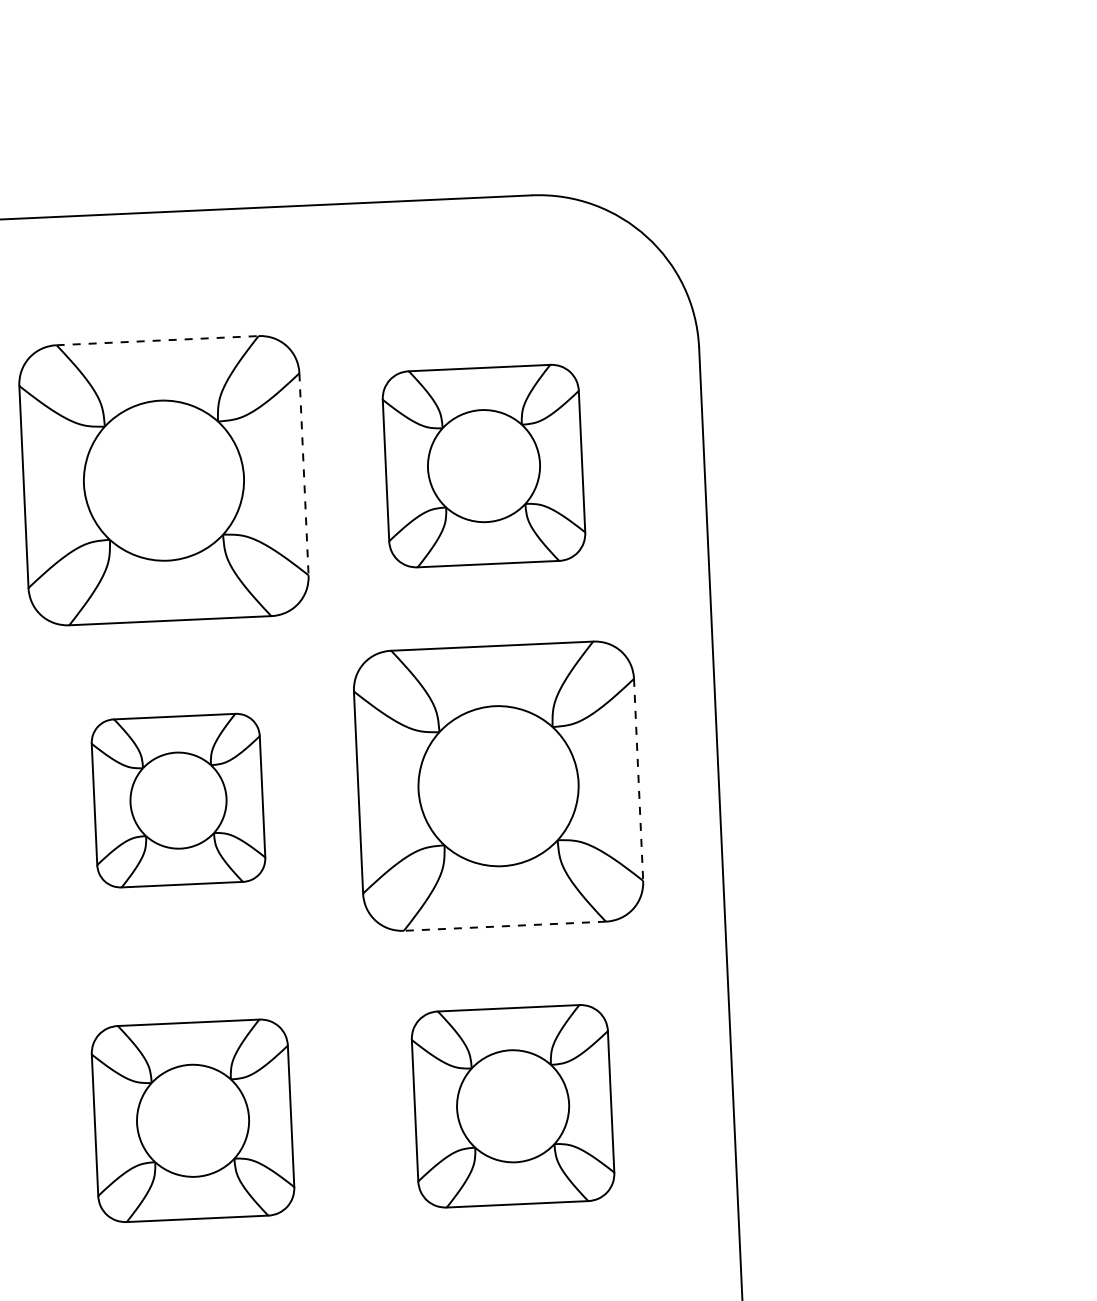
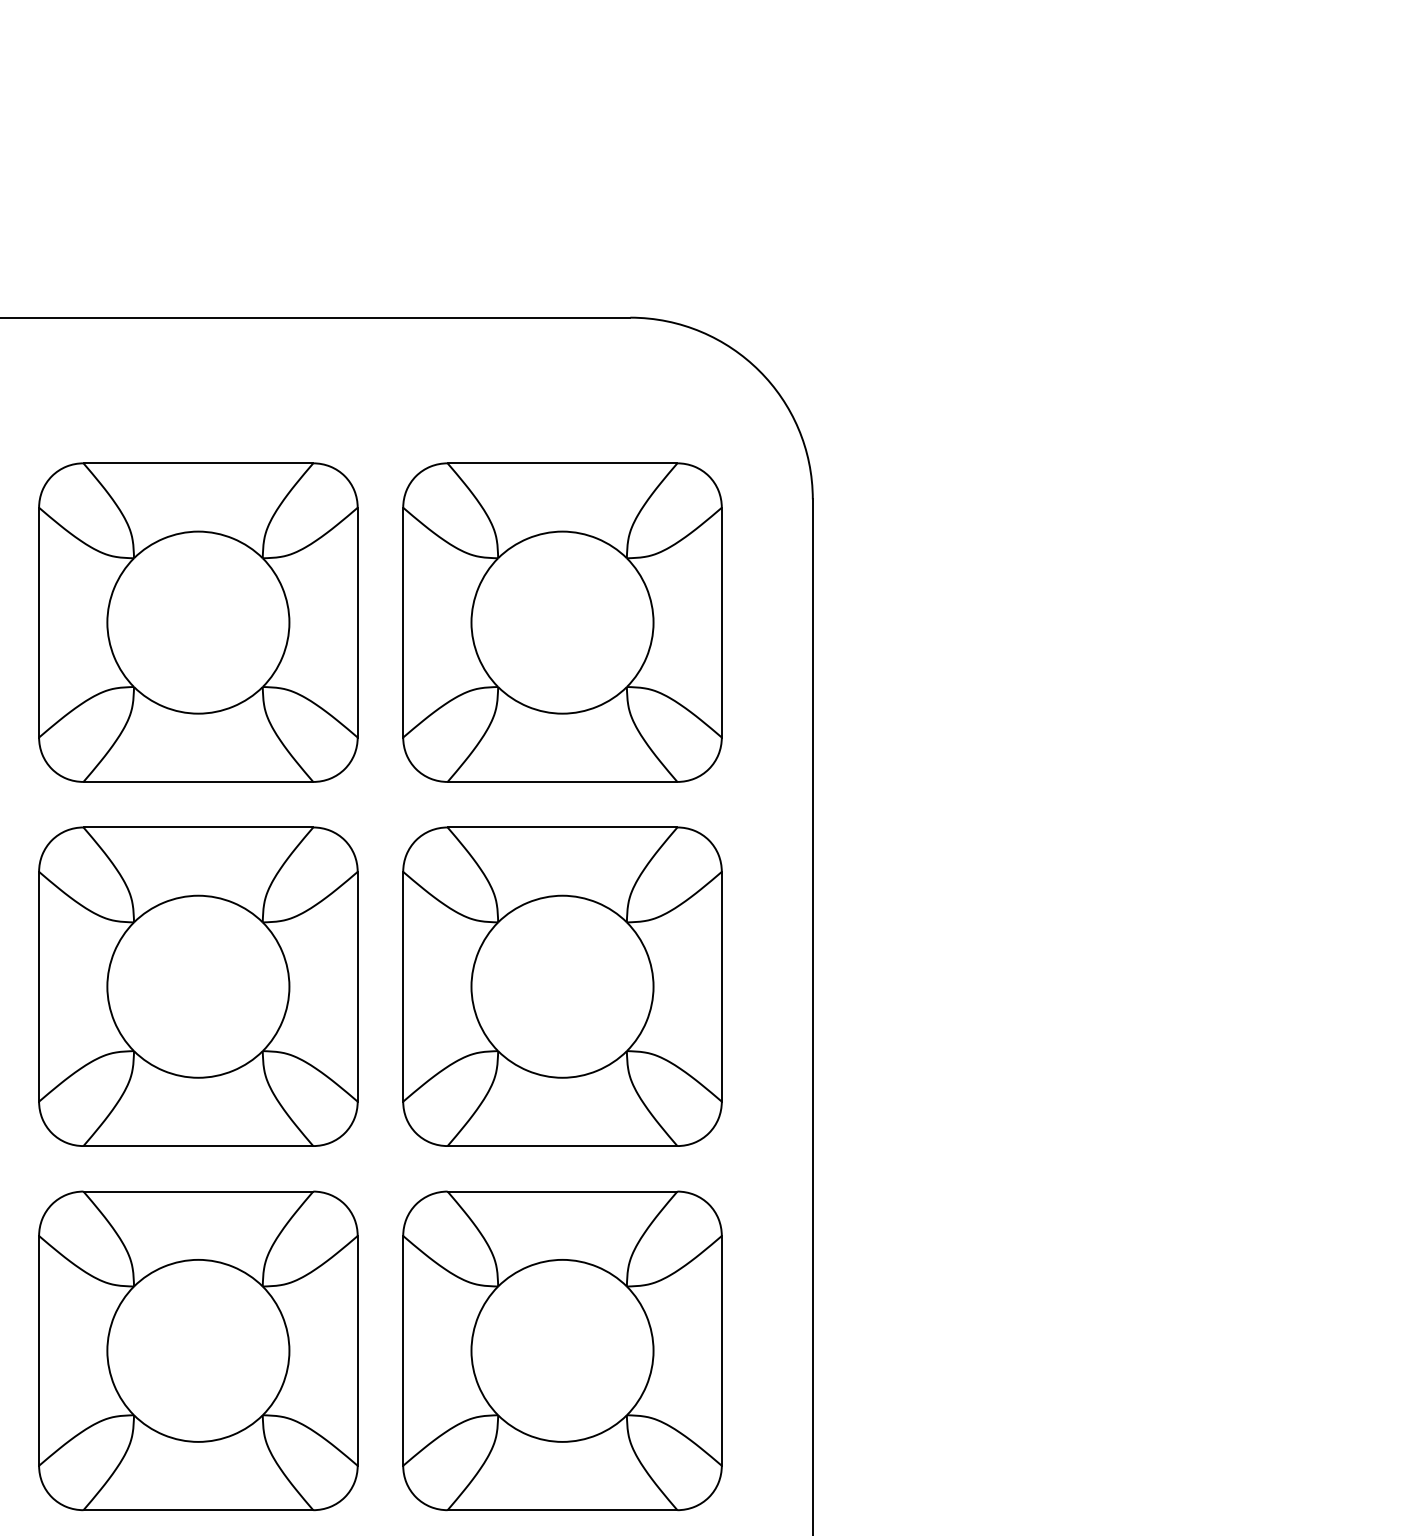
line: (157, 340) -> (198, 463), dashed -> solid
part: (484, 466) -> (562, 622), size x1.43
line: (303, 474) -> (357, 622), dashed -> solid
line: (638, 779) -> (721, 986), dashed -> solid
part: (178, 800) -> (198, 986), size x1.67
line: (504, 926) -> (562, 1146), dashed -> solid
part: (513, 1105) -> (562, 1350), size x1.43
part: (193, 1120) -> (198, 1350), size x1.43

